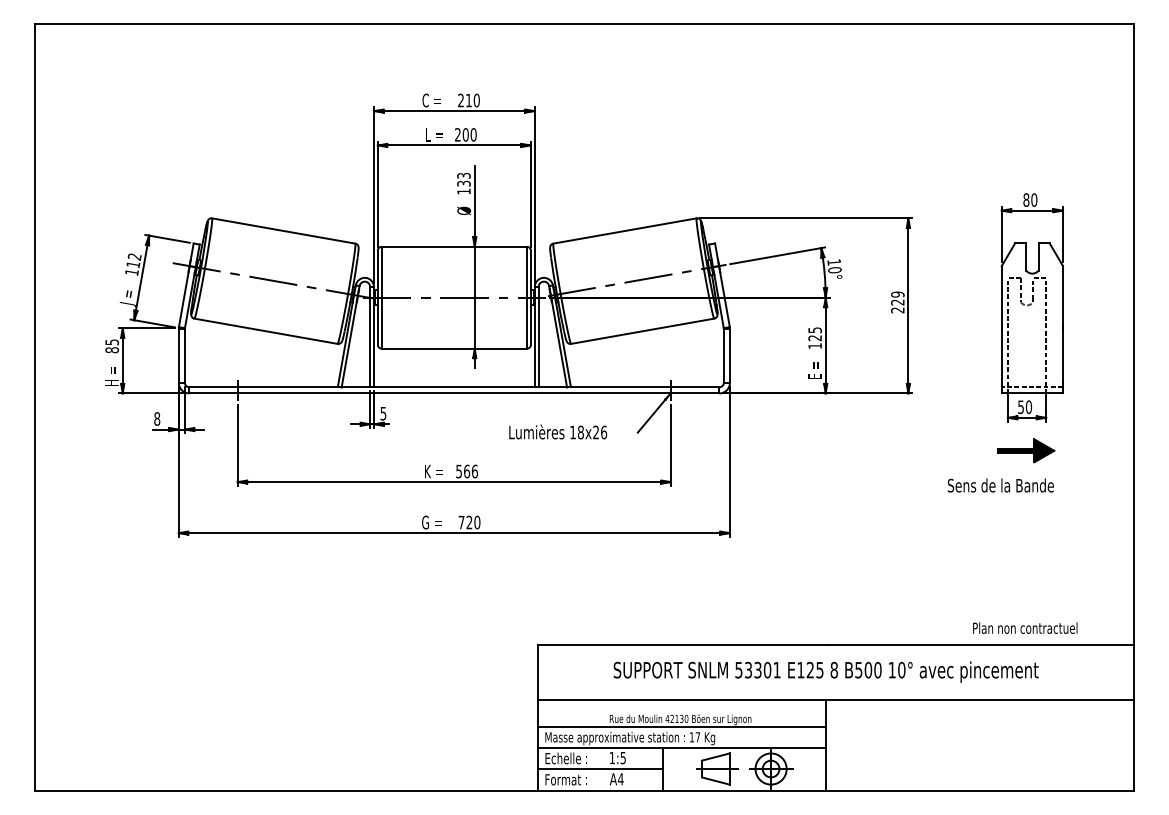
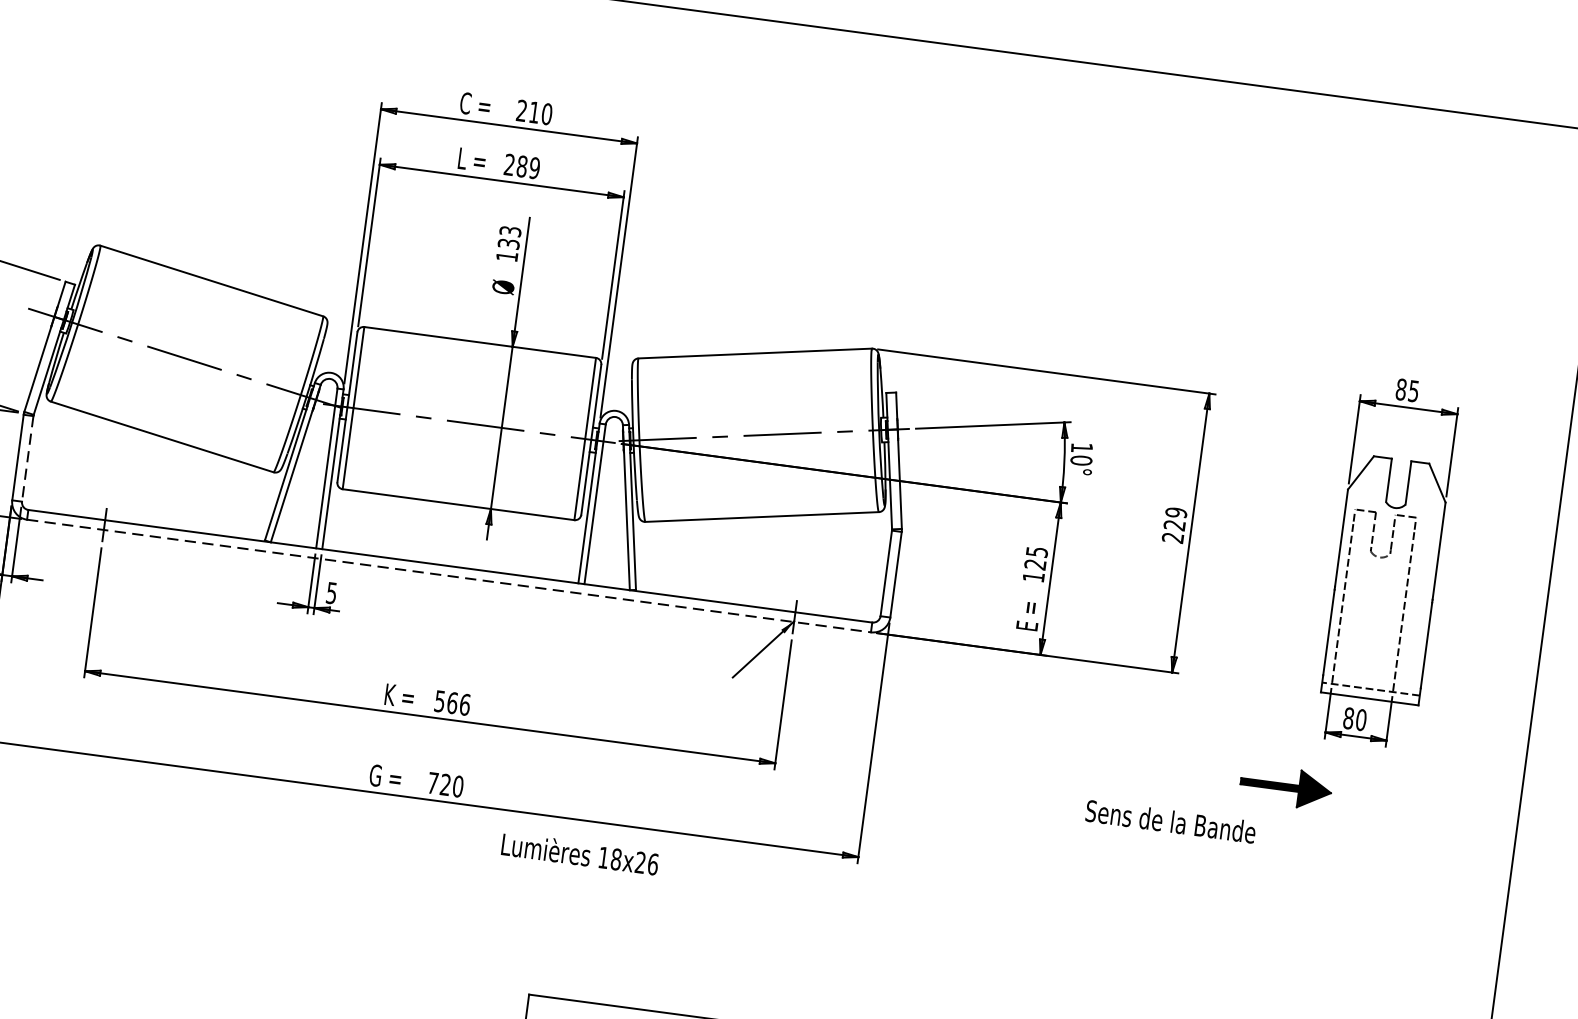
text: (469, 134) -> (528, 166), 200 -> 289
text: (1034, 199) -> (1414, 390), 80 -> 85
line: (184, 355) -> (27, 458), solid -> dashed
line: (454, 393) -> (449, 576), solid -> dashed
text: (1021, 407) -> (1349, 718), 50 -> 80
text: (558, 431) -> (580, 853), moved
part: (1026, 450) -> (1286, 786), moved
text: (1000, 485) -> (1170, 821), moved

